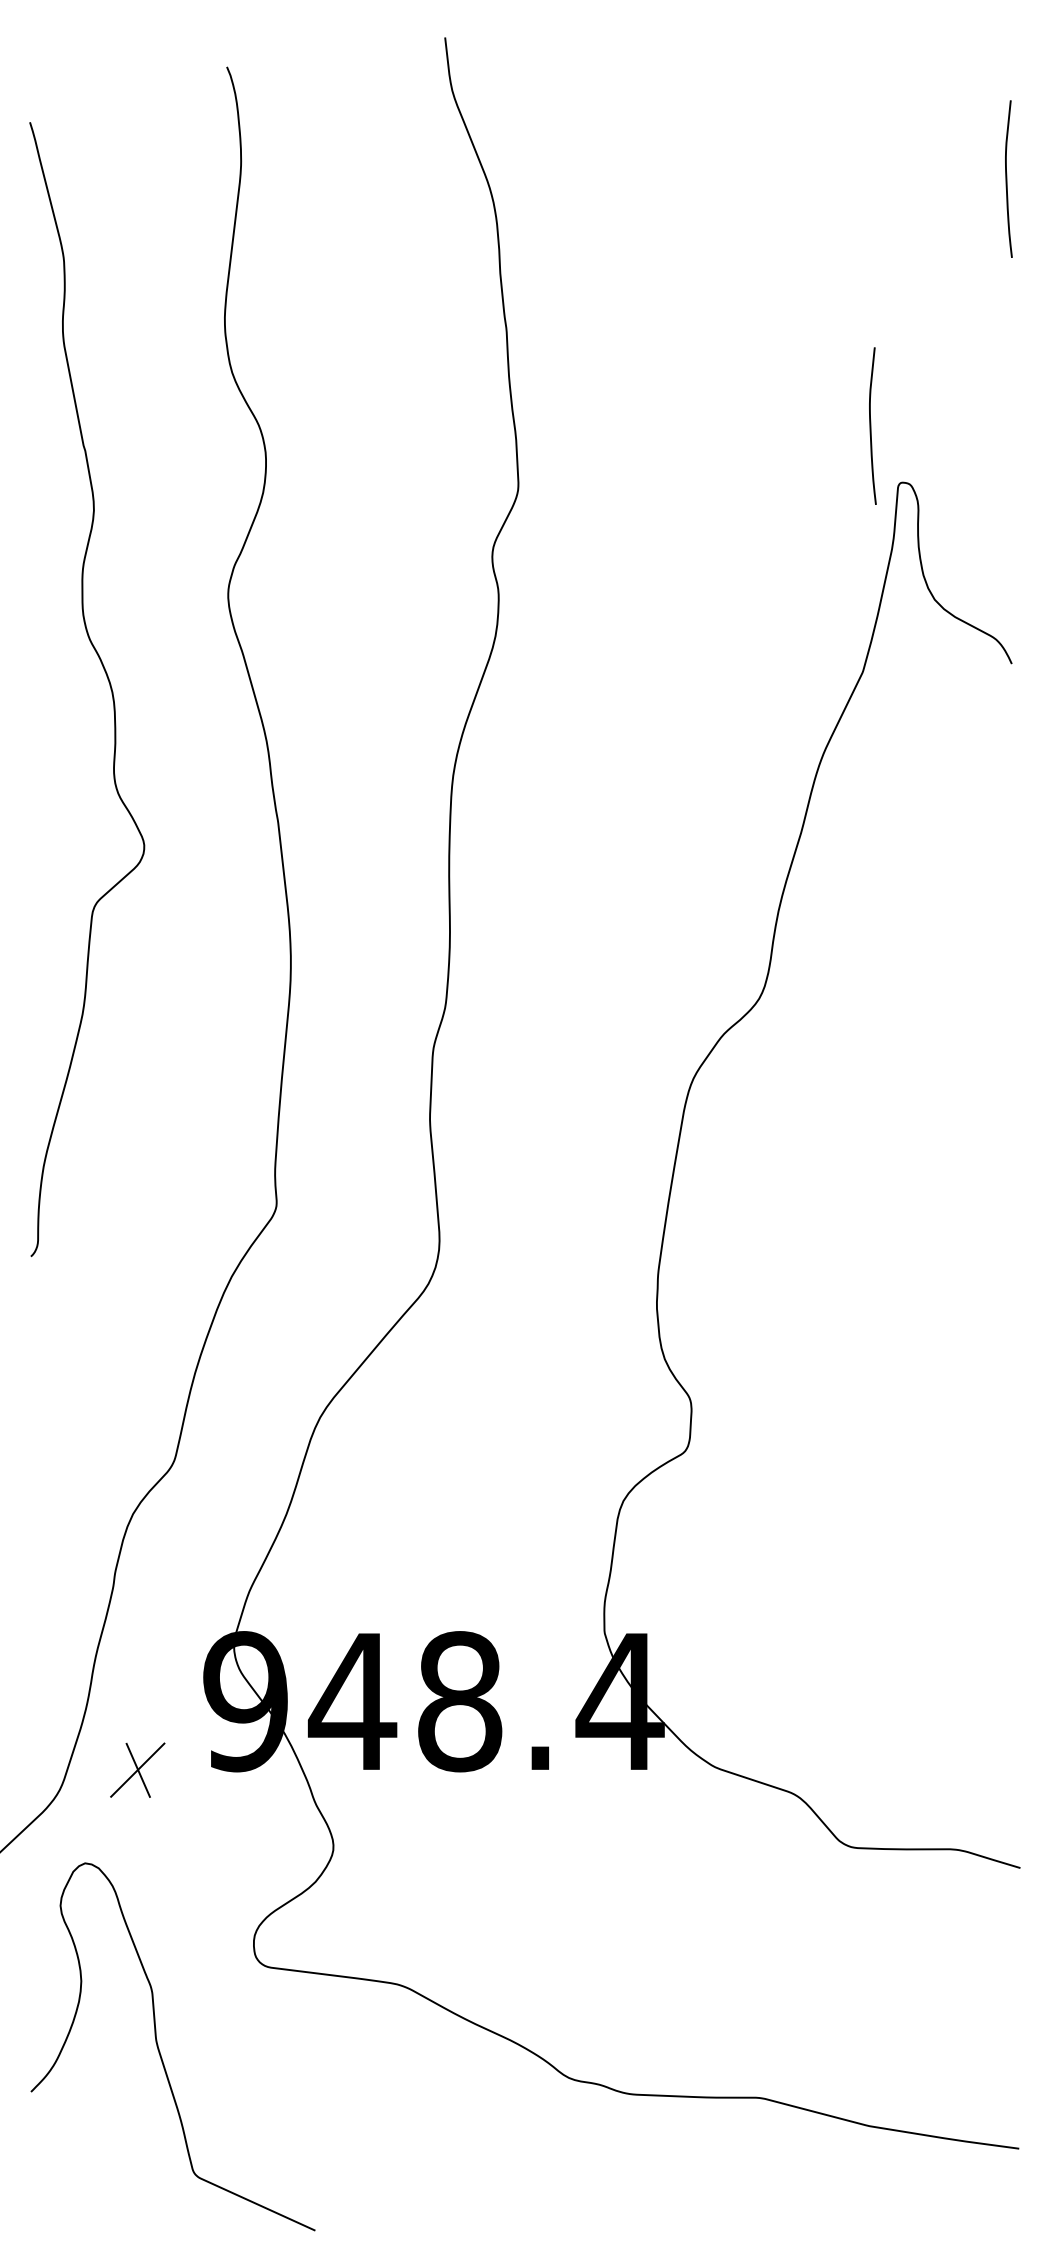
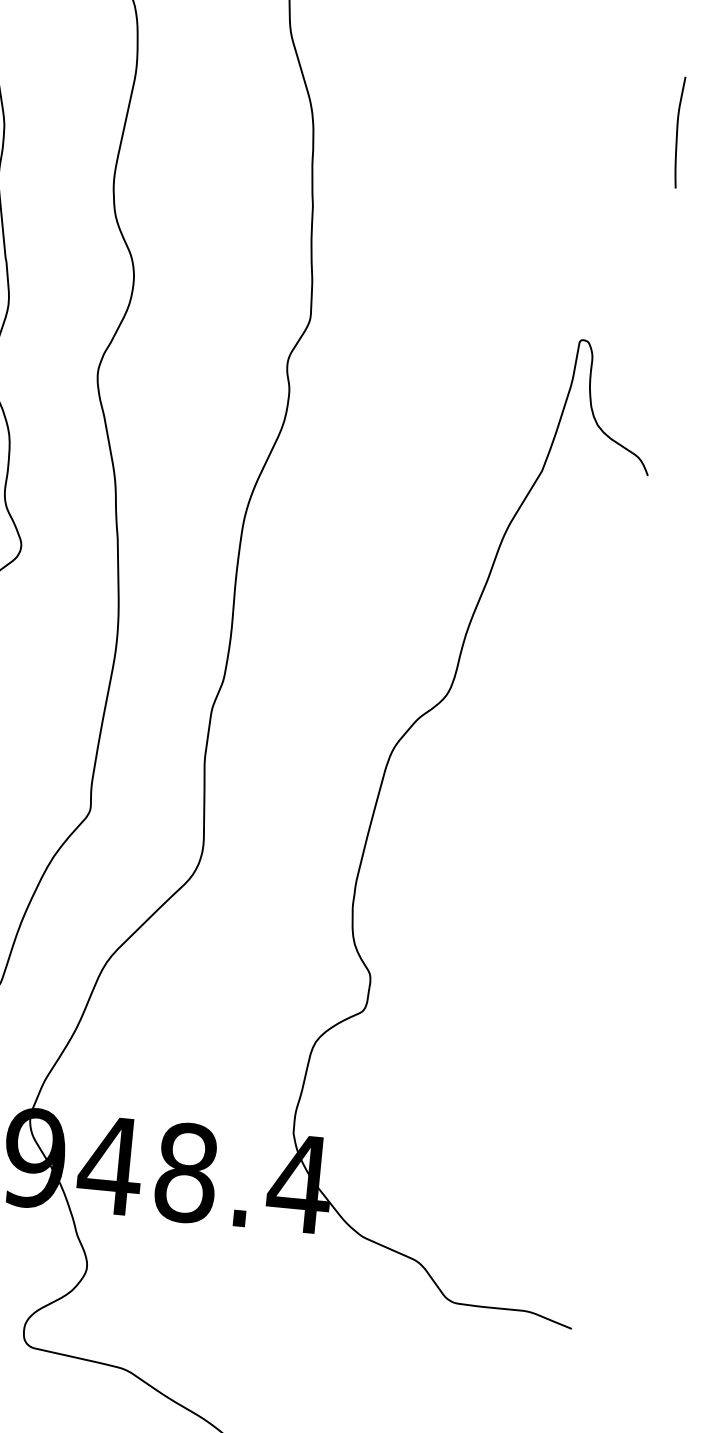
curve: (871, 425) -> (564, 297), removed

